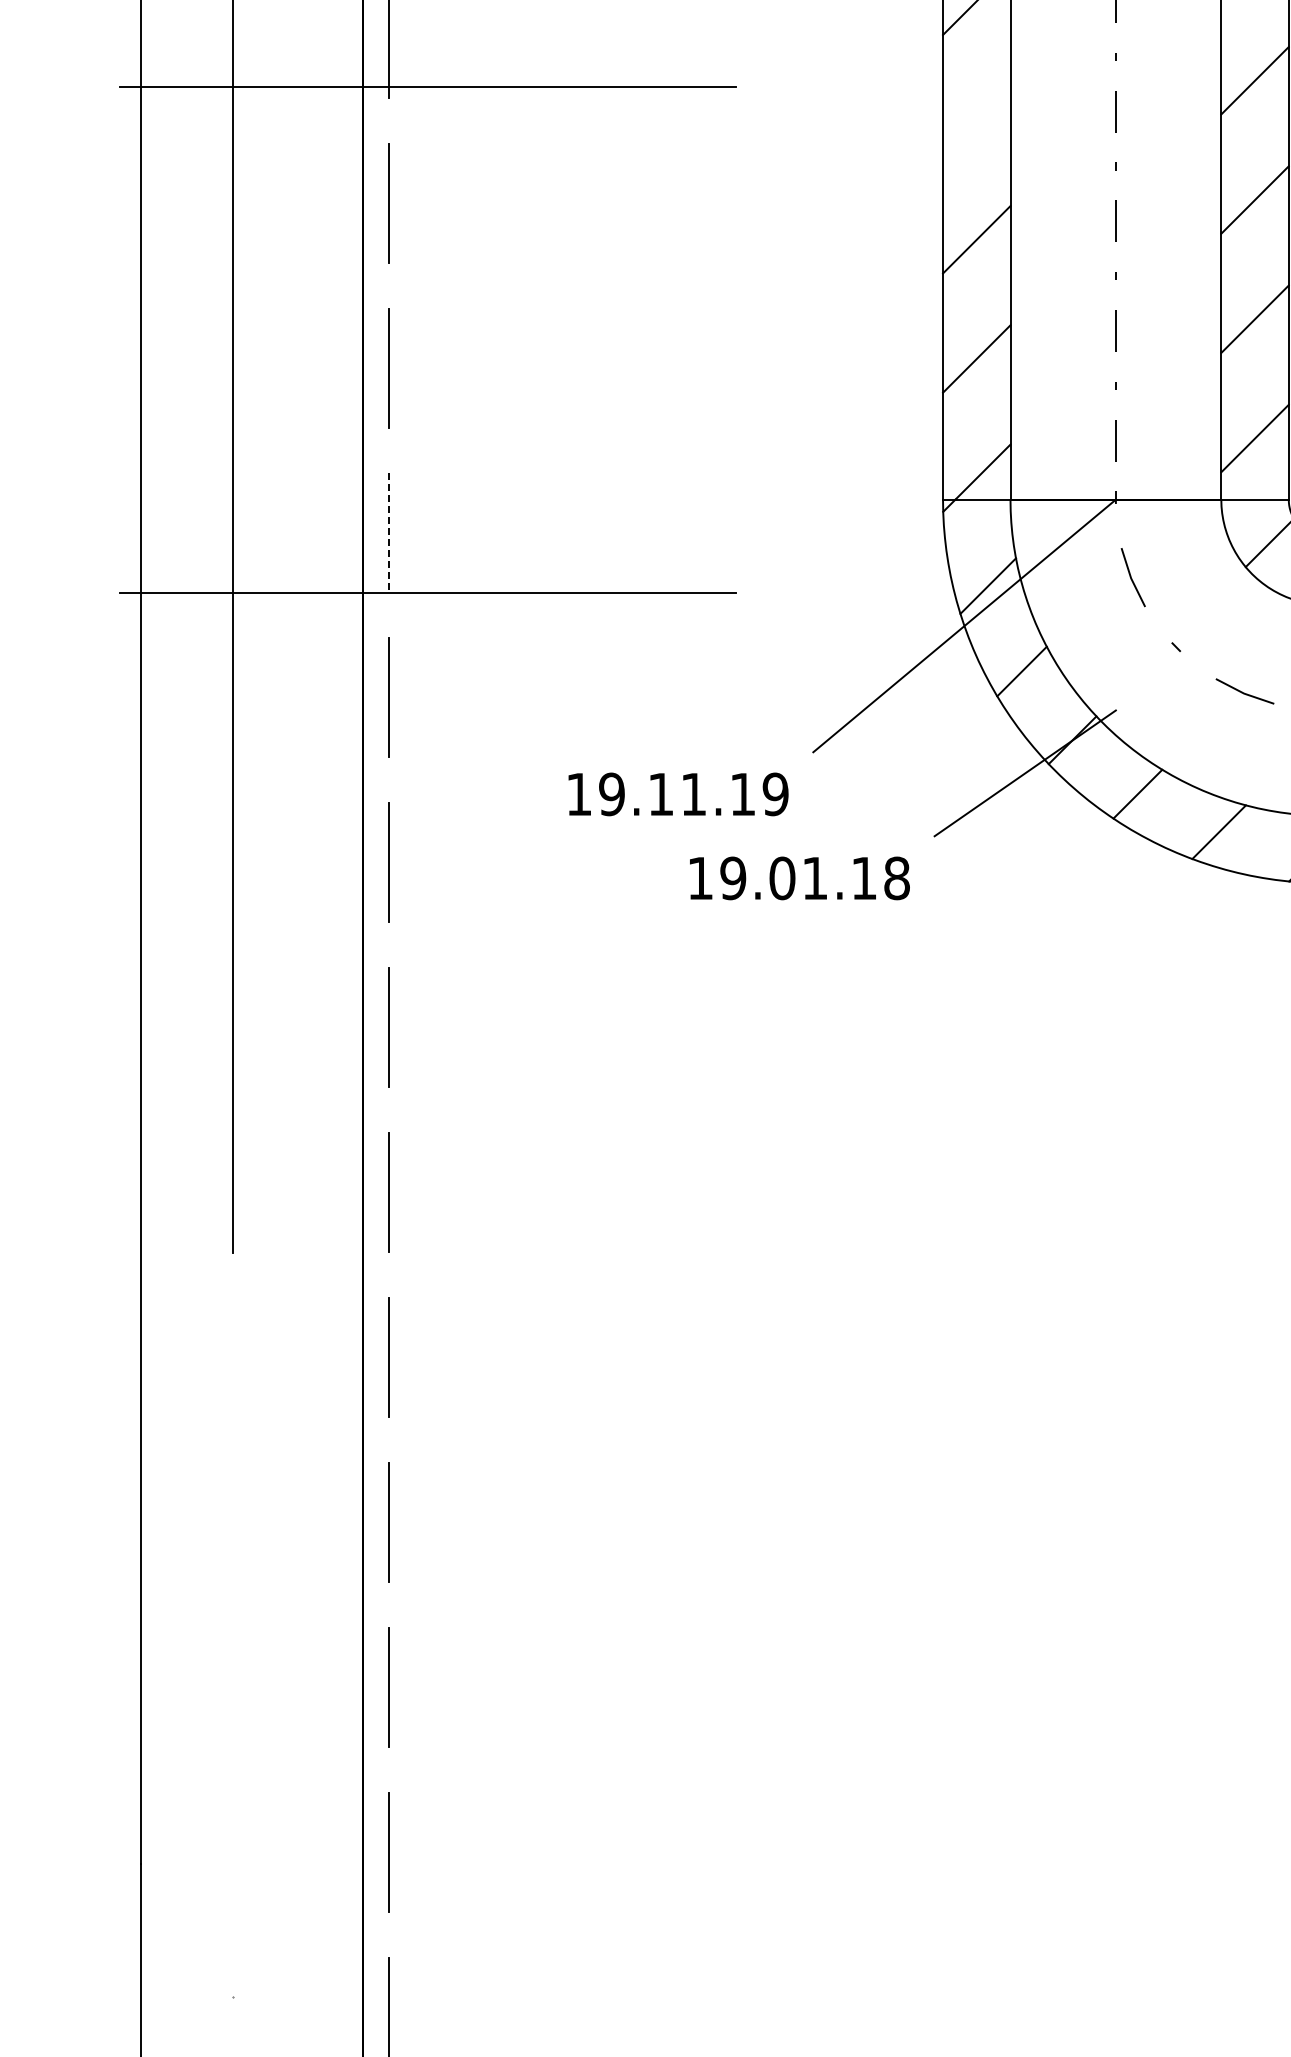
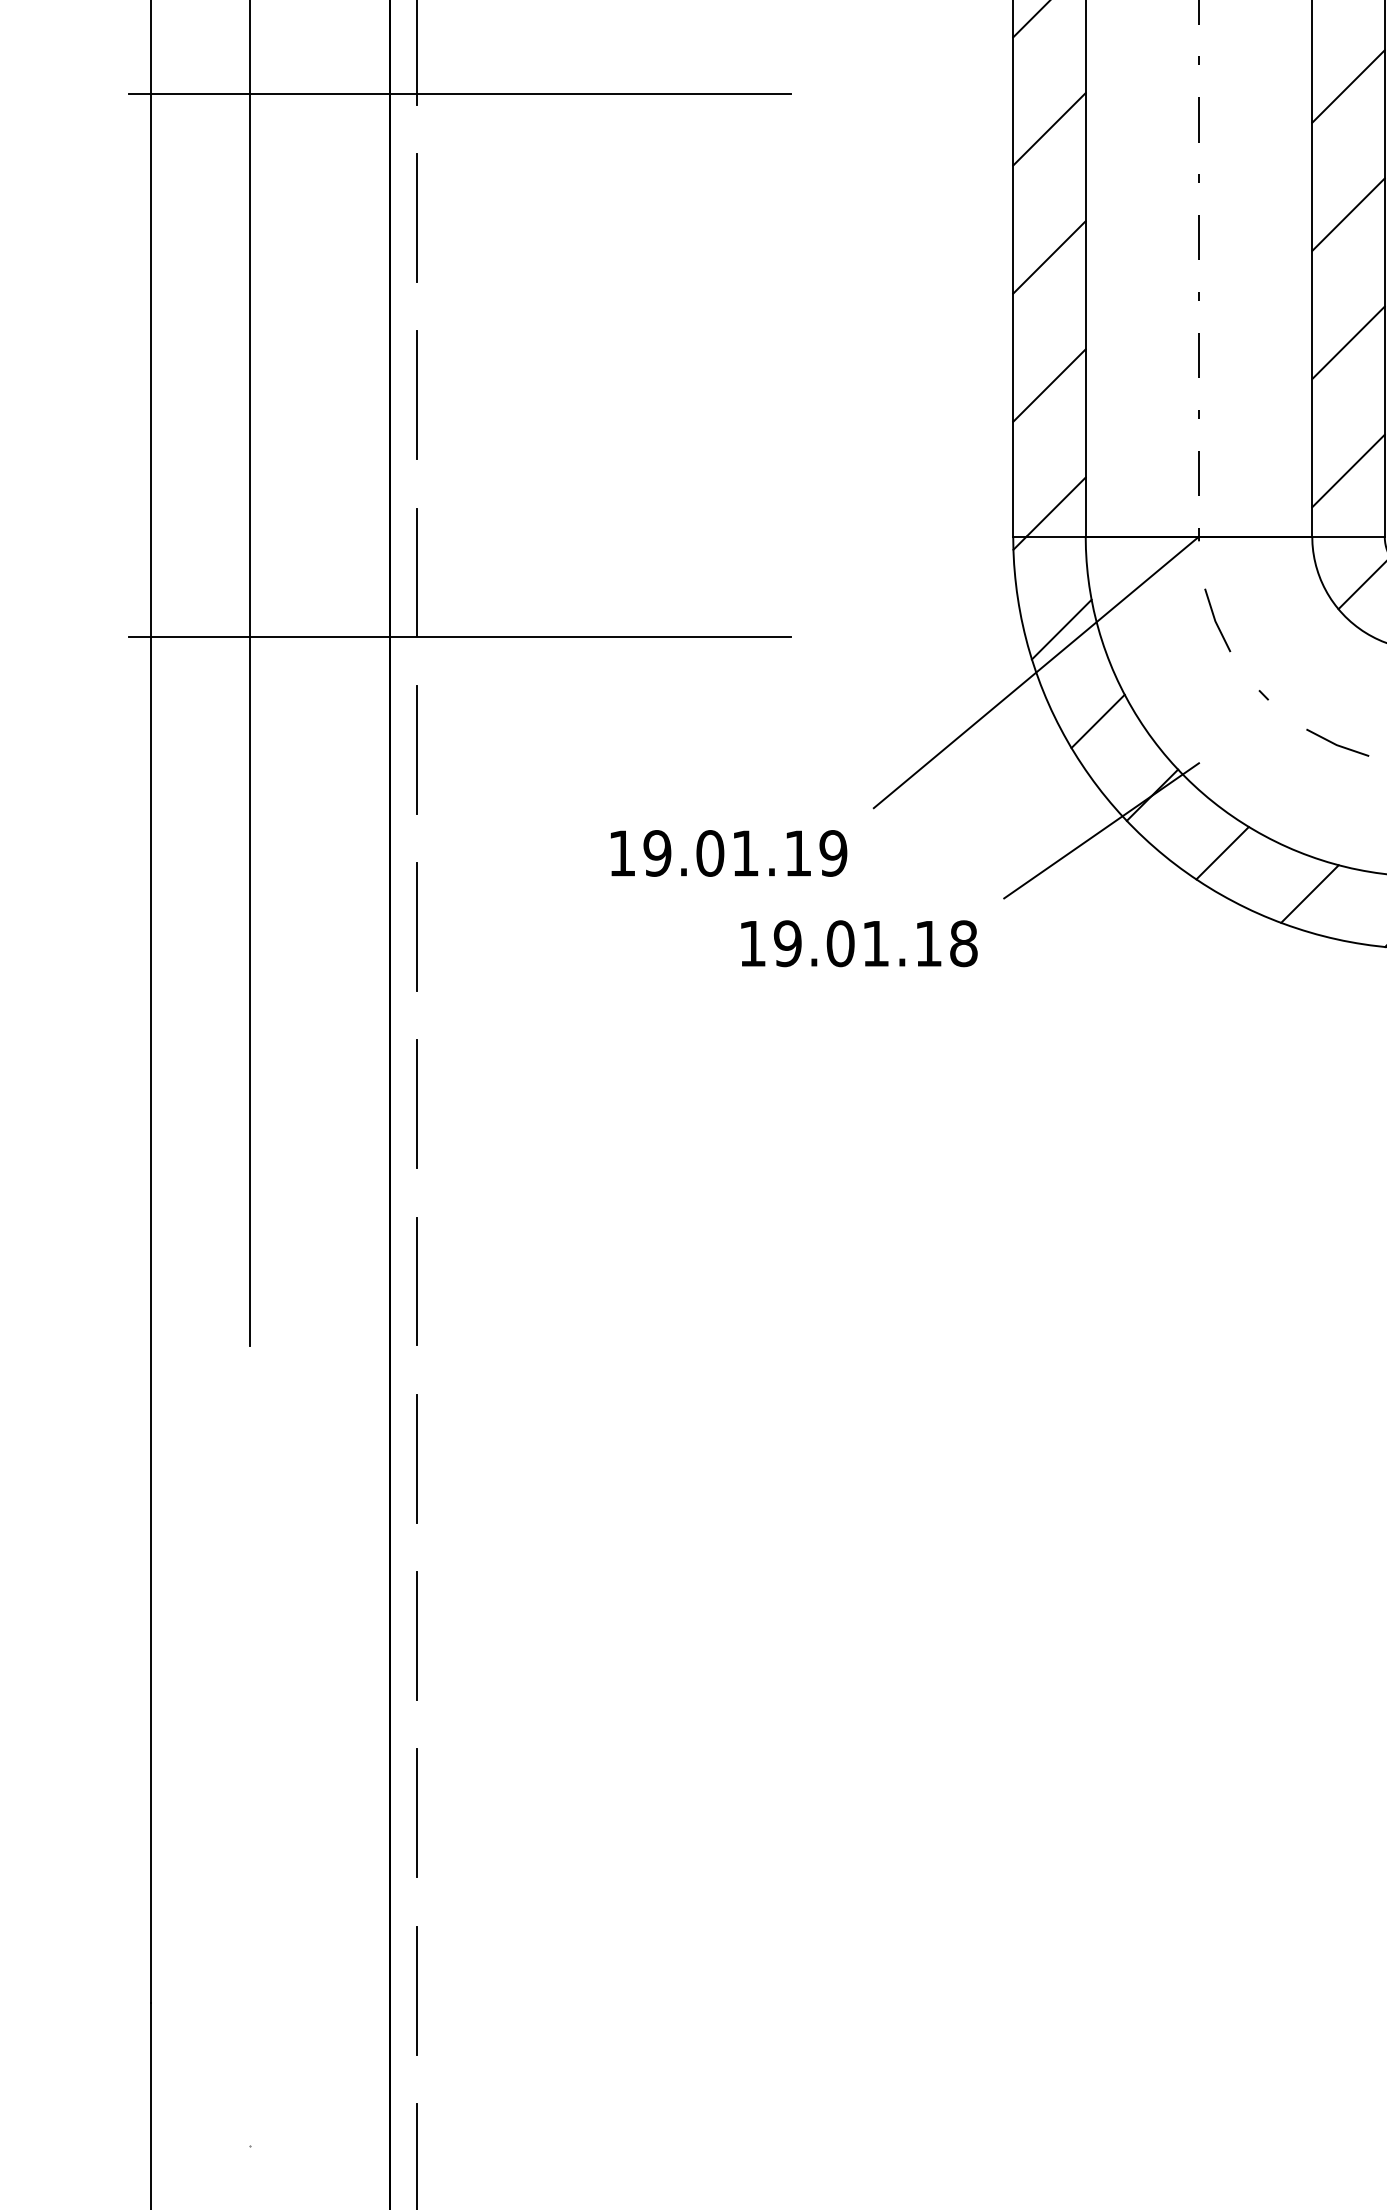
line: (976, 120) -> (1049, 129), added
line: (388, 533) -> (417, 573), dashed -> solid
text: (661, 794) -> (710, 853), 19.11.19 -> 19.01.19

